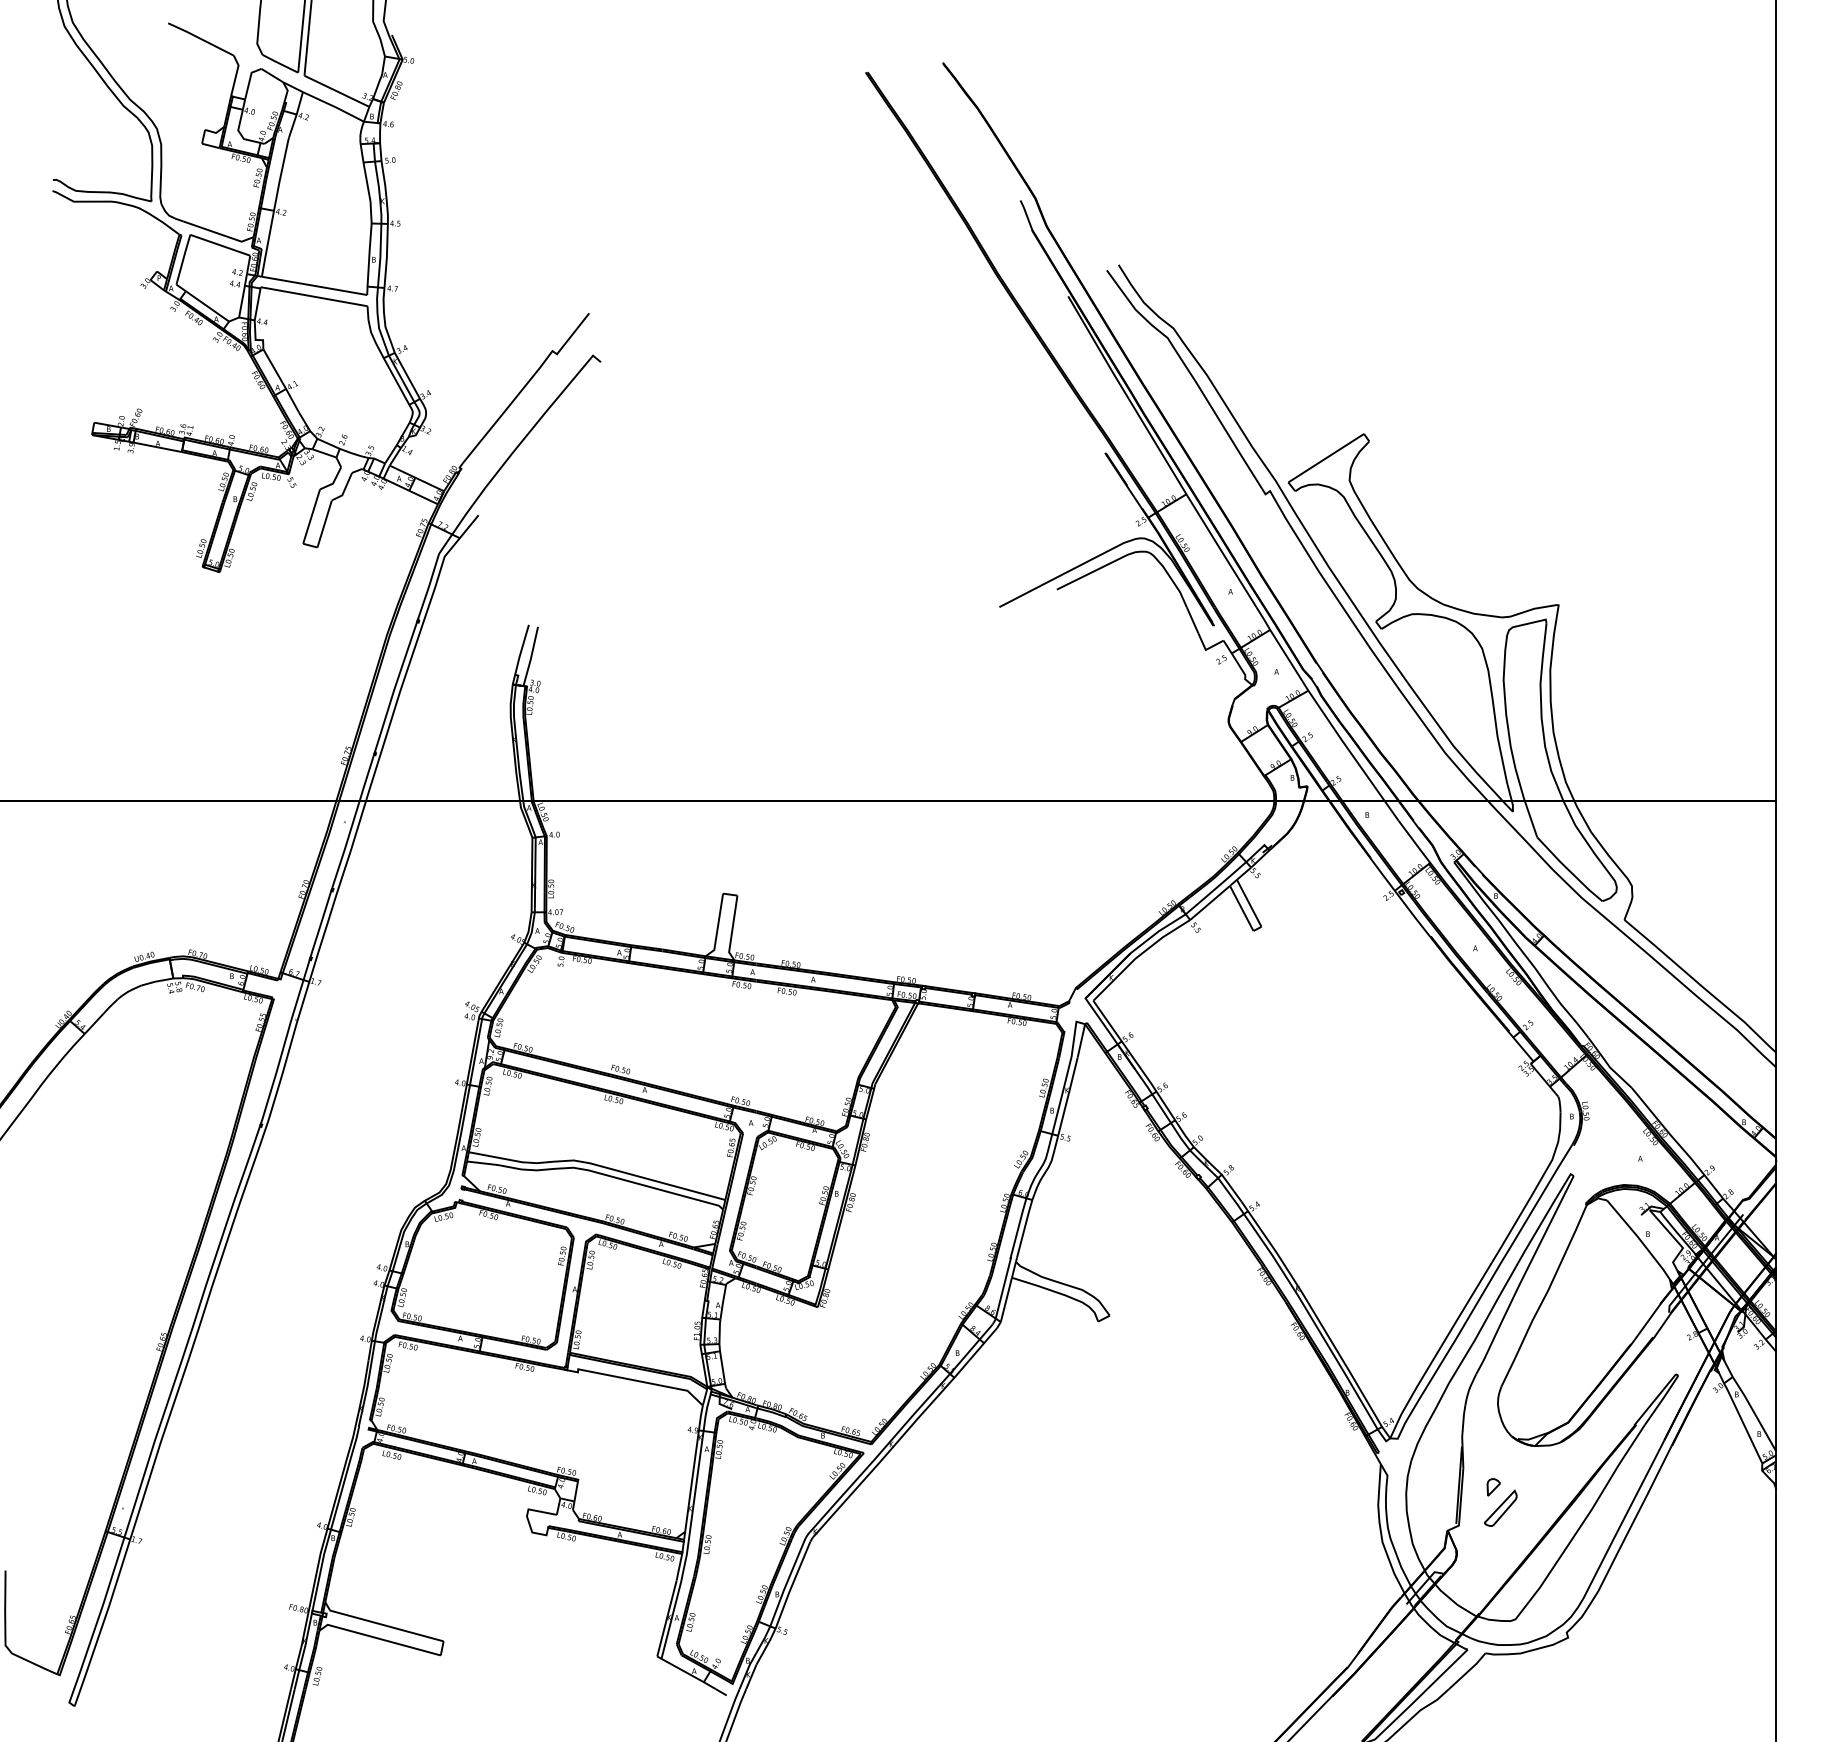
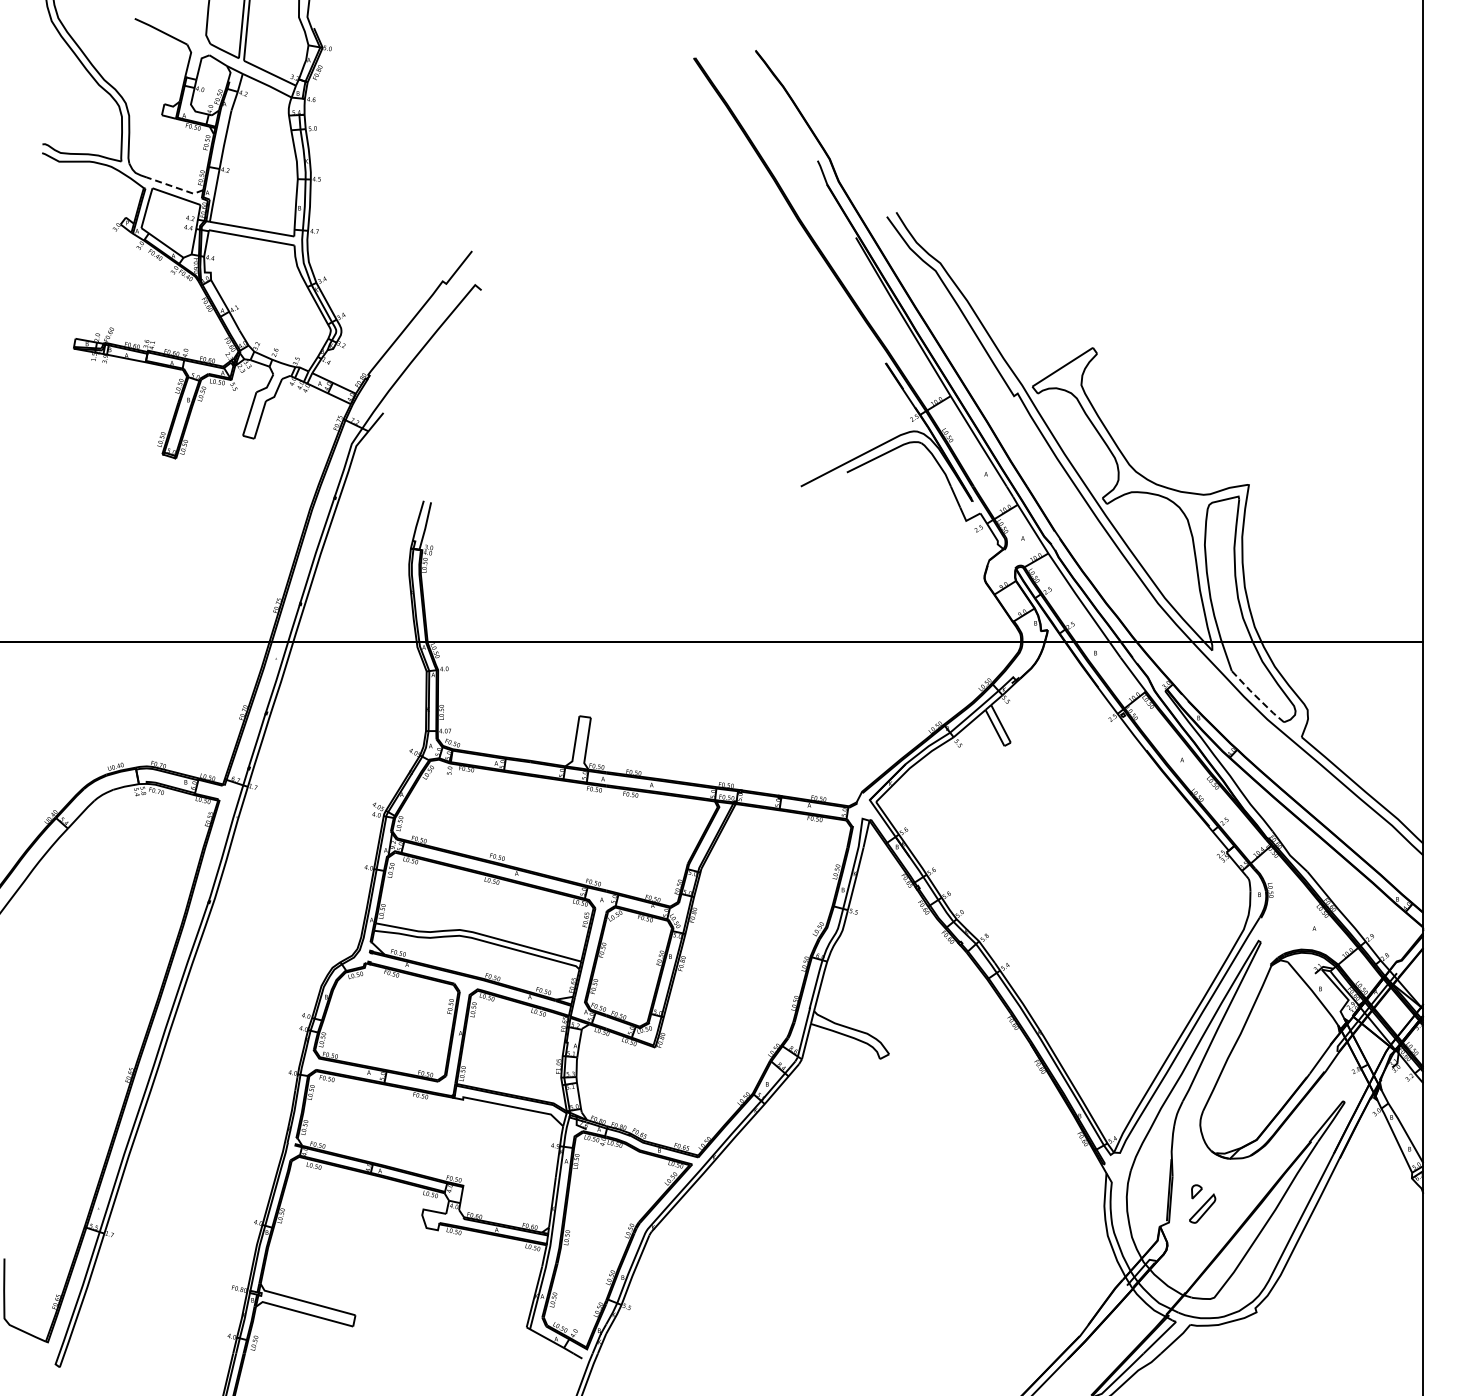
line: (218, 233) -> (175, 187), solid -> dashed
line: (1569, 870) -> (1257, 697), solid -> dashed

